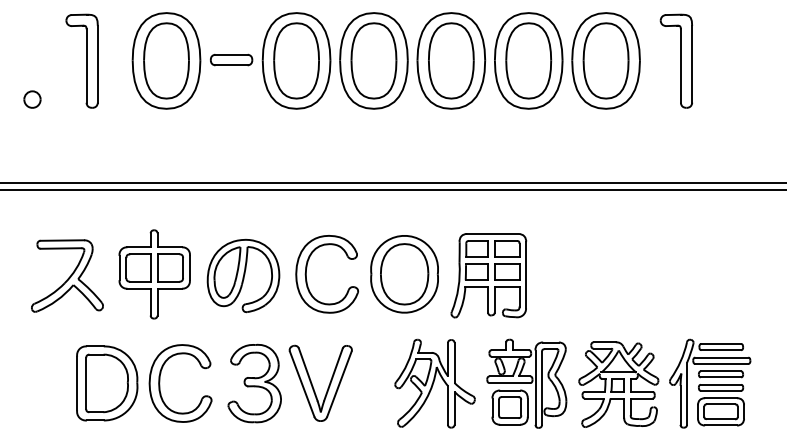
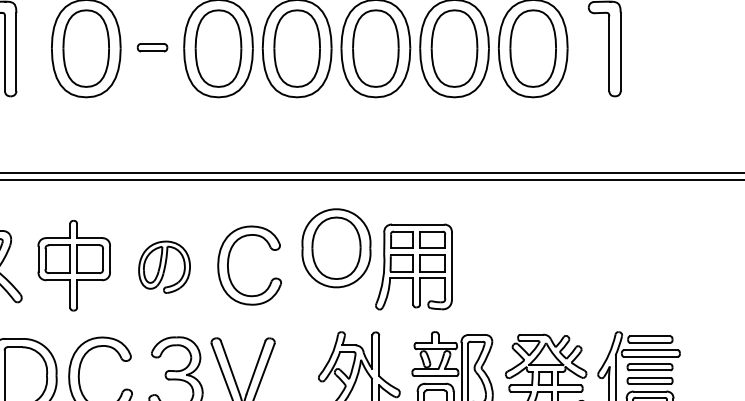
part: (231, 59) -> (152, 47), size x0.7
part: (404, 274) -> (336, 248), moved
part: (243, 275) -> (164, 266), size x0.7

